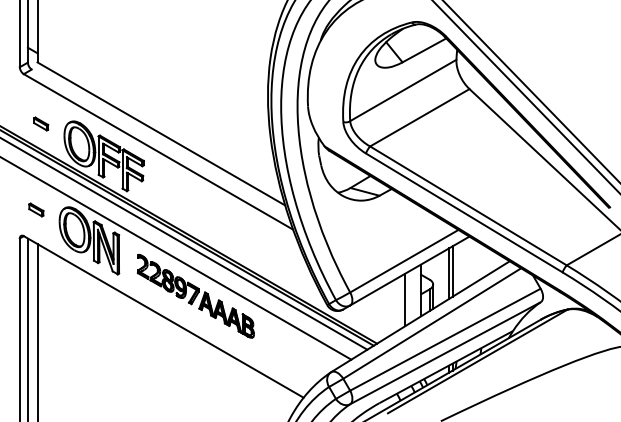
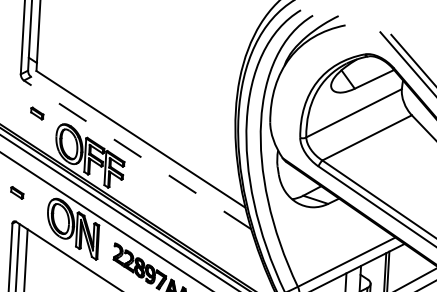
part: (41, 123) -> (37, 113), moved
line: (158, 151) -> (137, 154), solid -> dashed
part: (36, 209) -> (17, 192), moved

